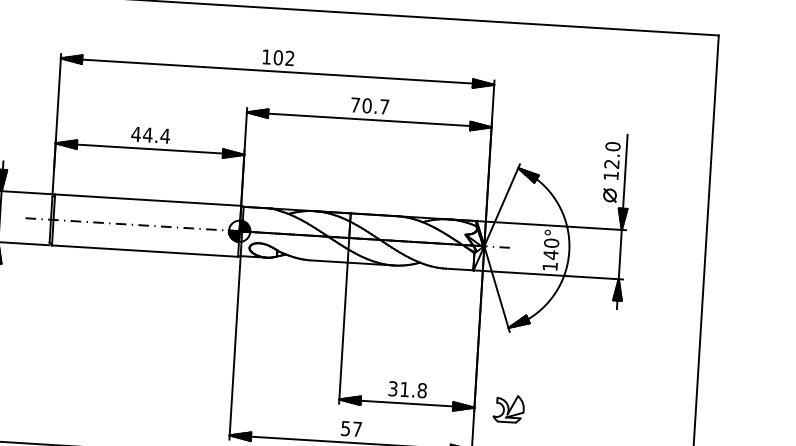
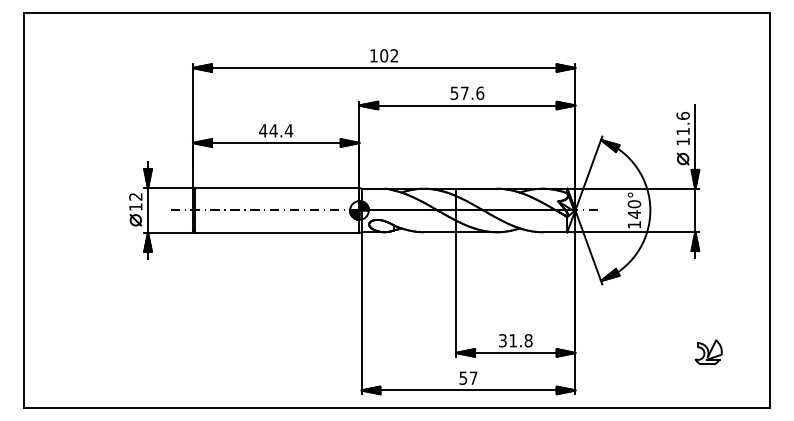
text: (370, 106) -> (467, 93), 70.7 -> 57.6
text: (611, 155) -> (682, 123), 12.0 -> 11.6
part: (508, 408) -> (708, 351), moved

